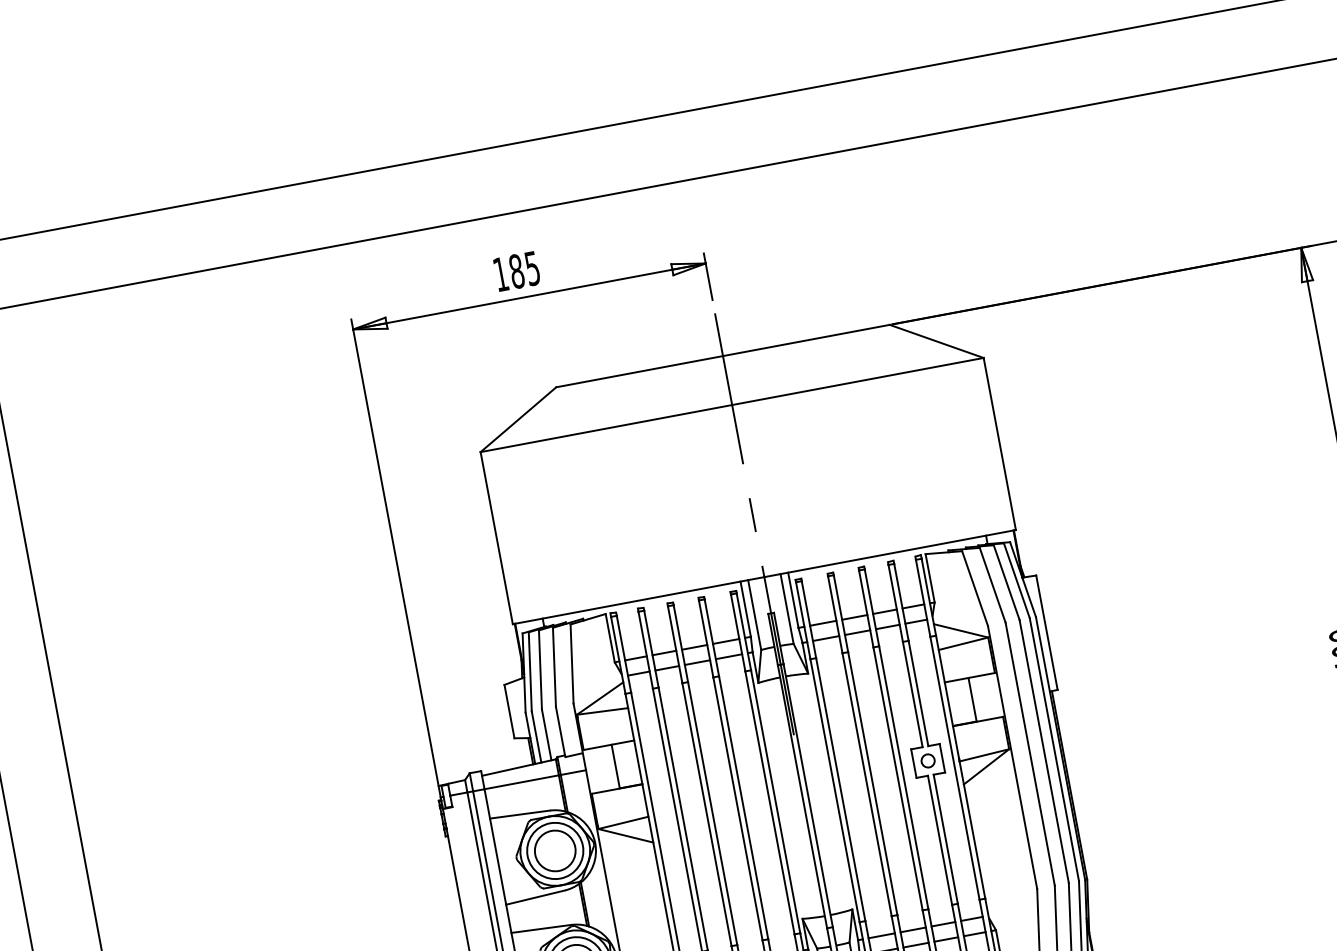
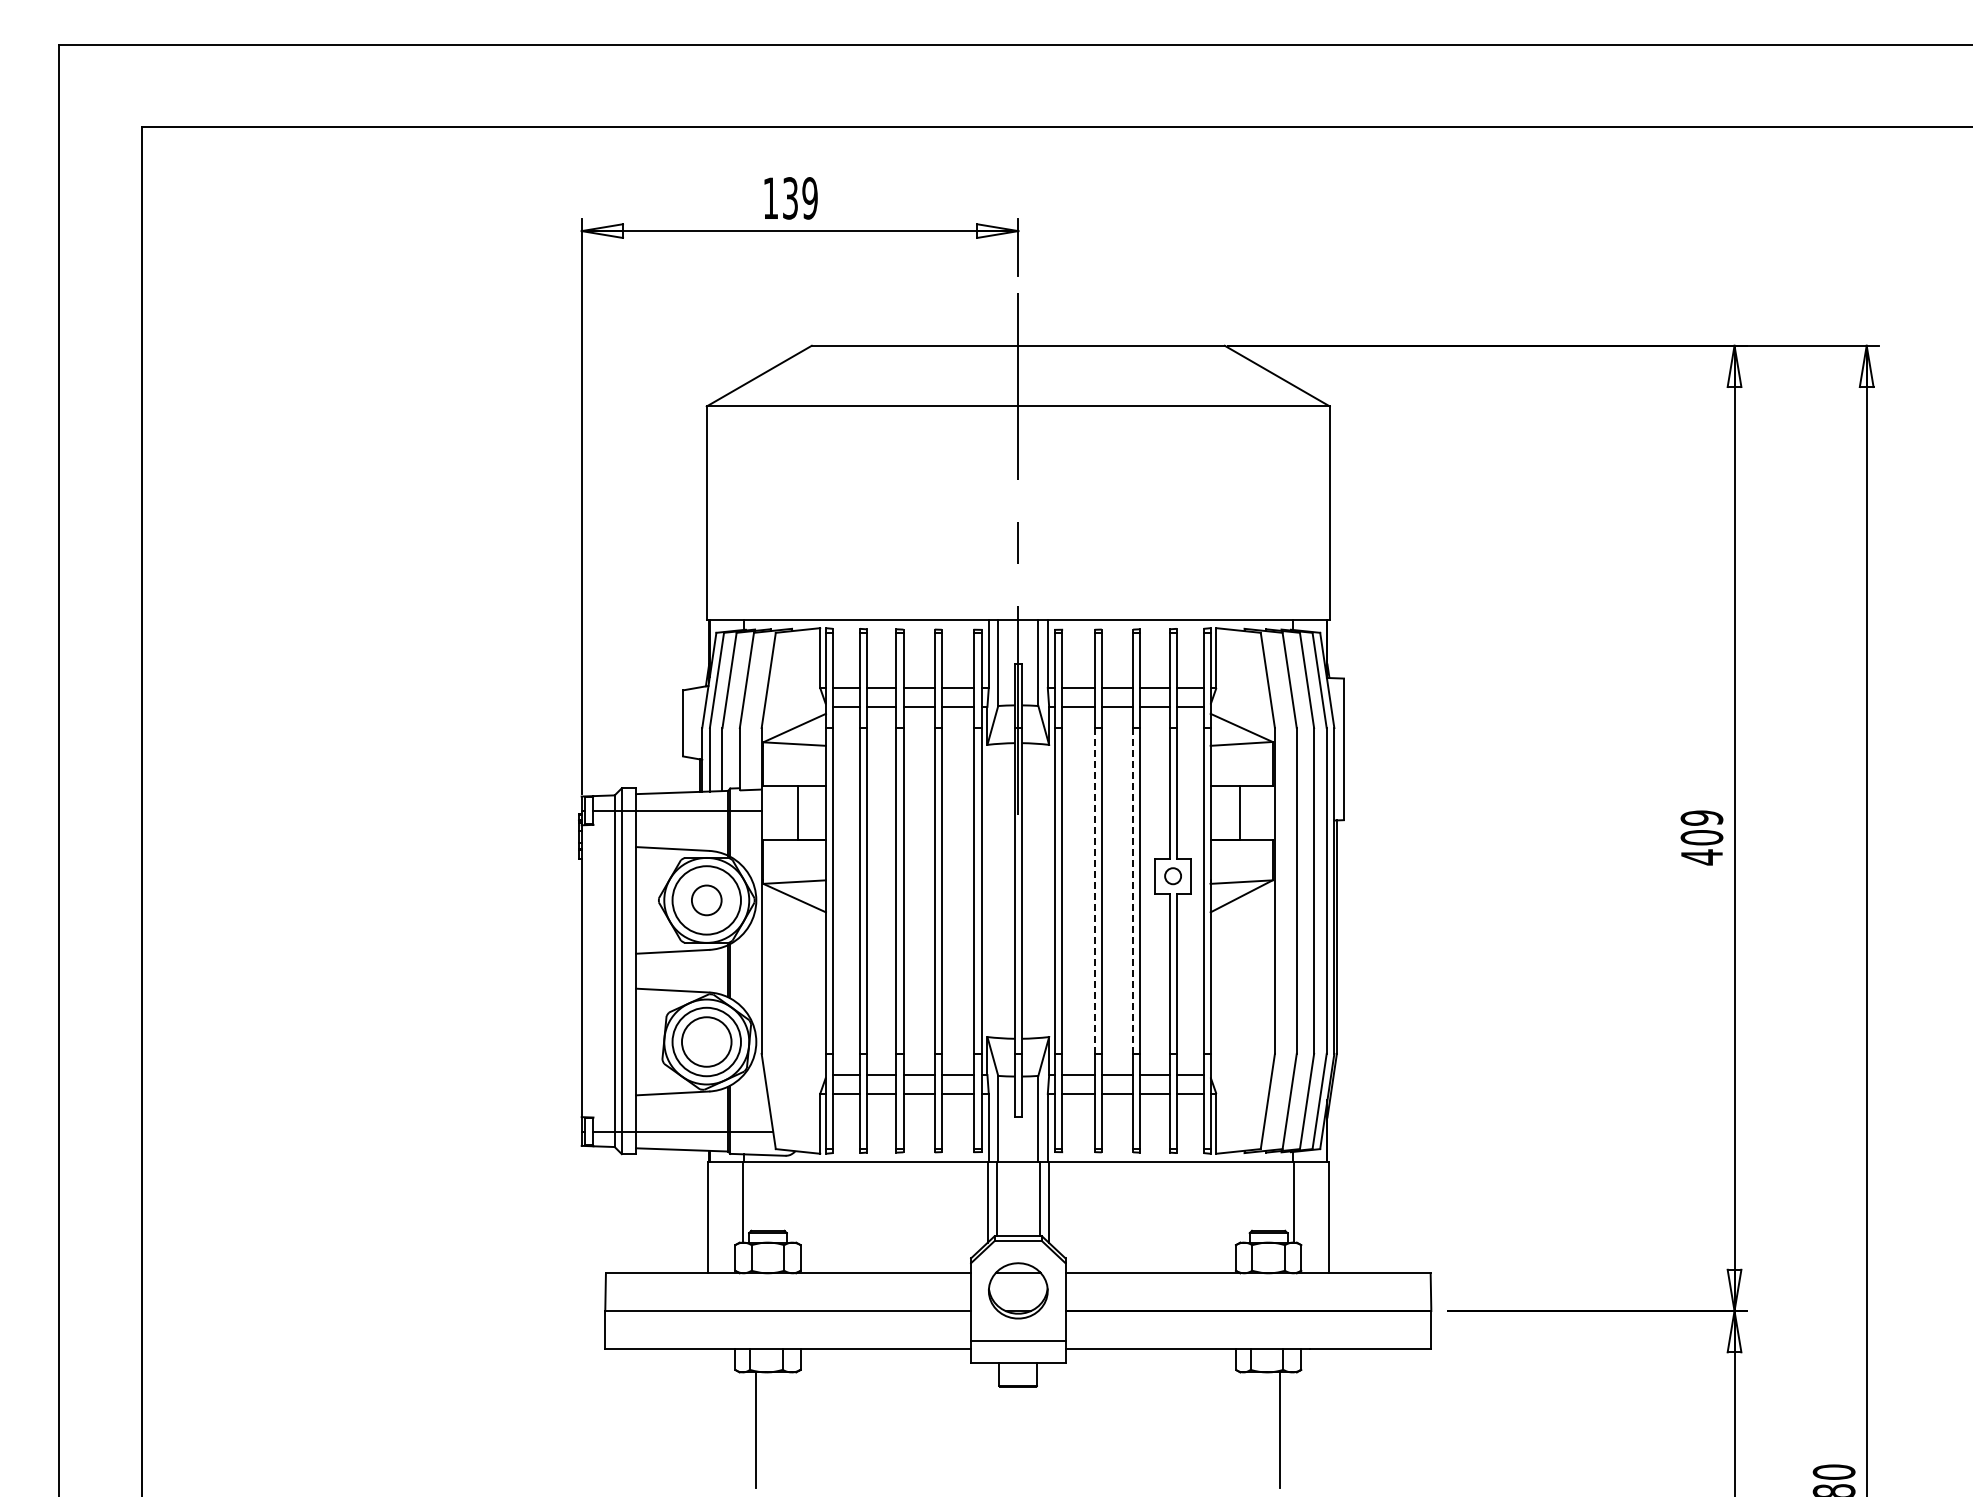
text: (524, 270) -> (799, 198), 185 -> 139
line: (898, 778) -> (1133, 890), solid -> dashed
line: (866, 784) -> (1094, 890), solid -> dashed
circle: (555, 851) -> (706, 900), size x0.6

